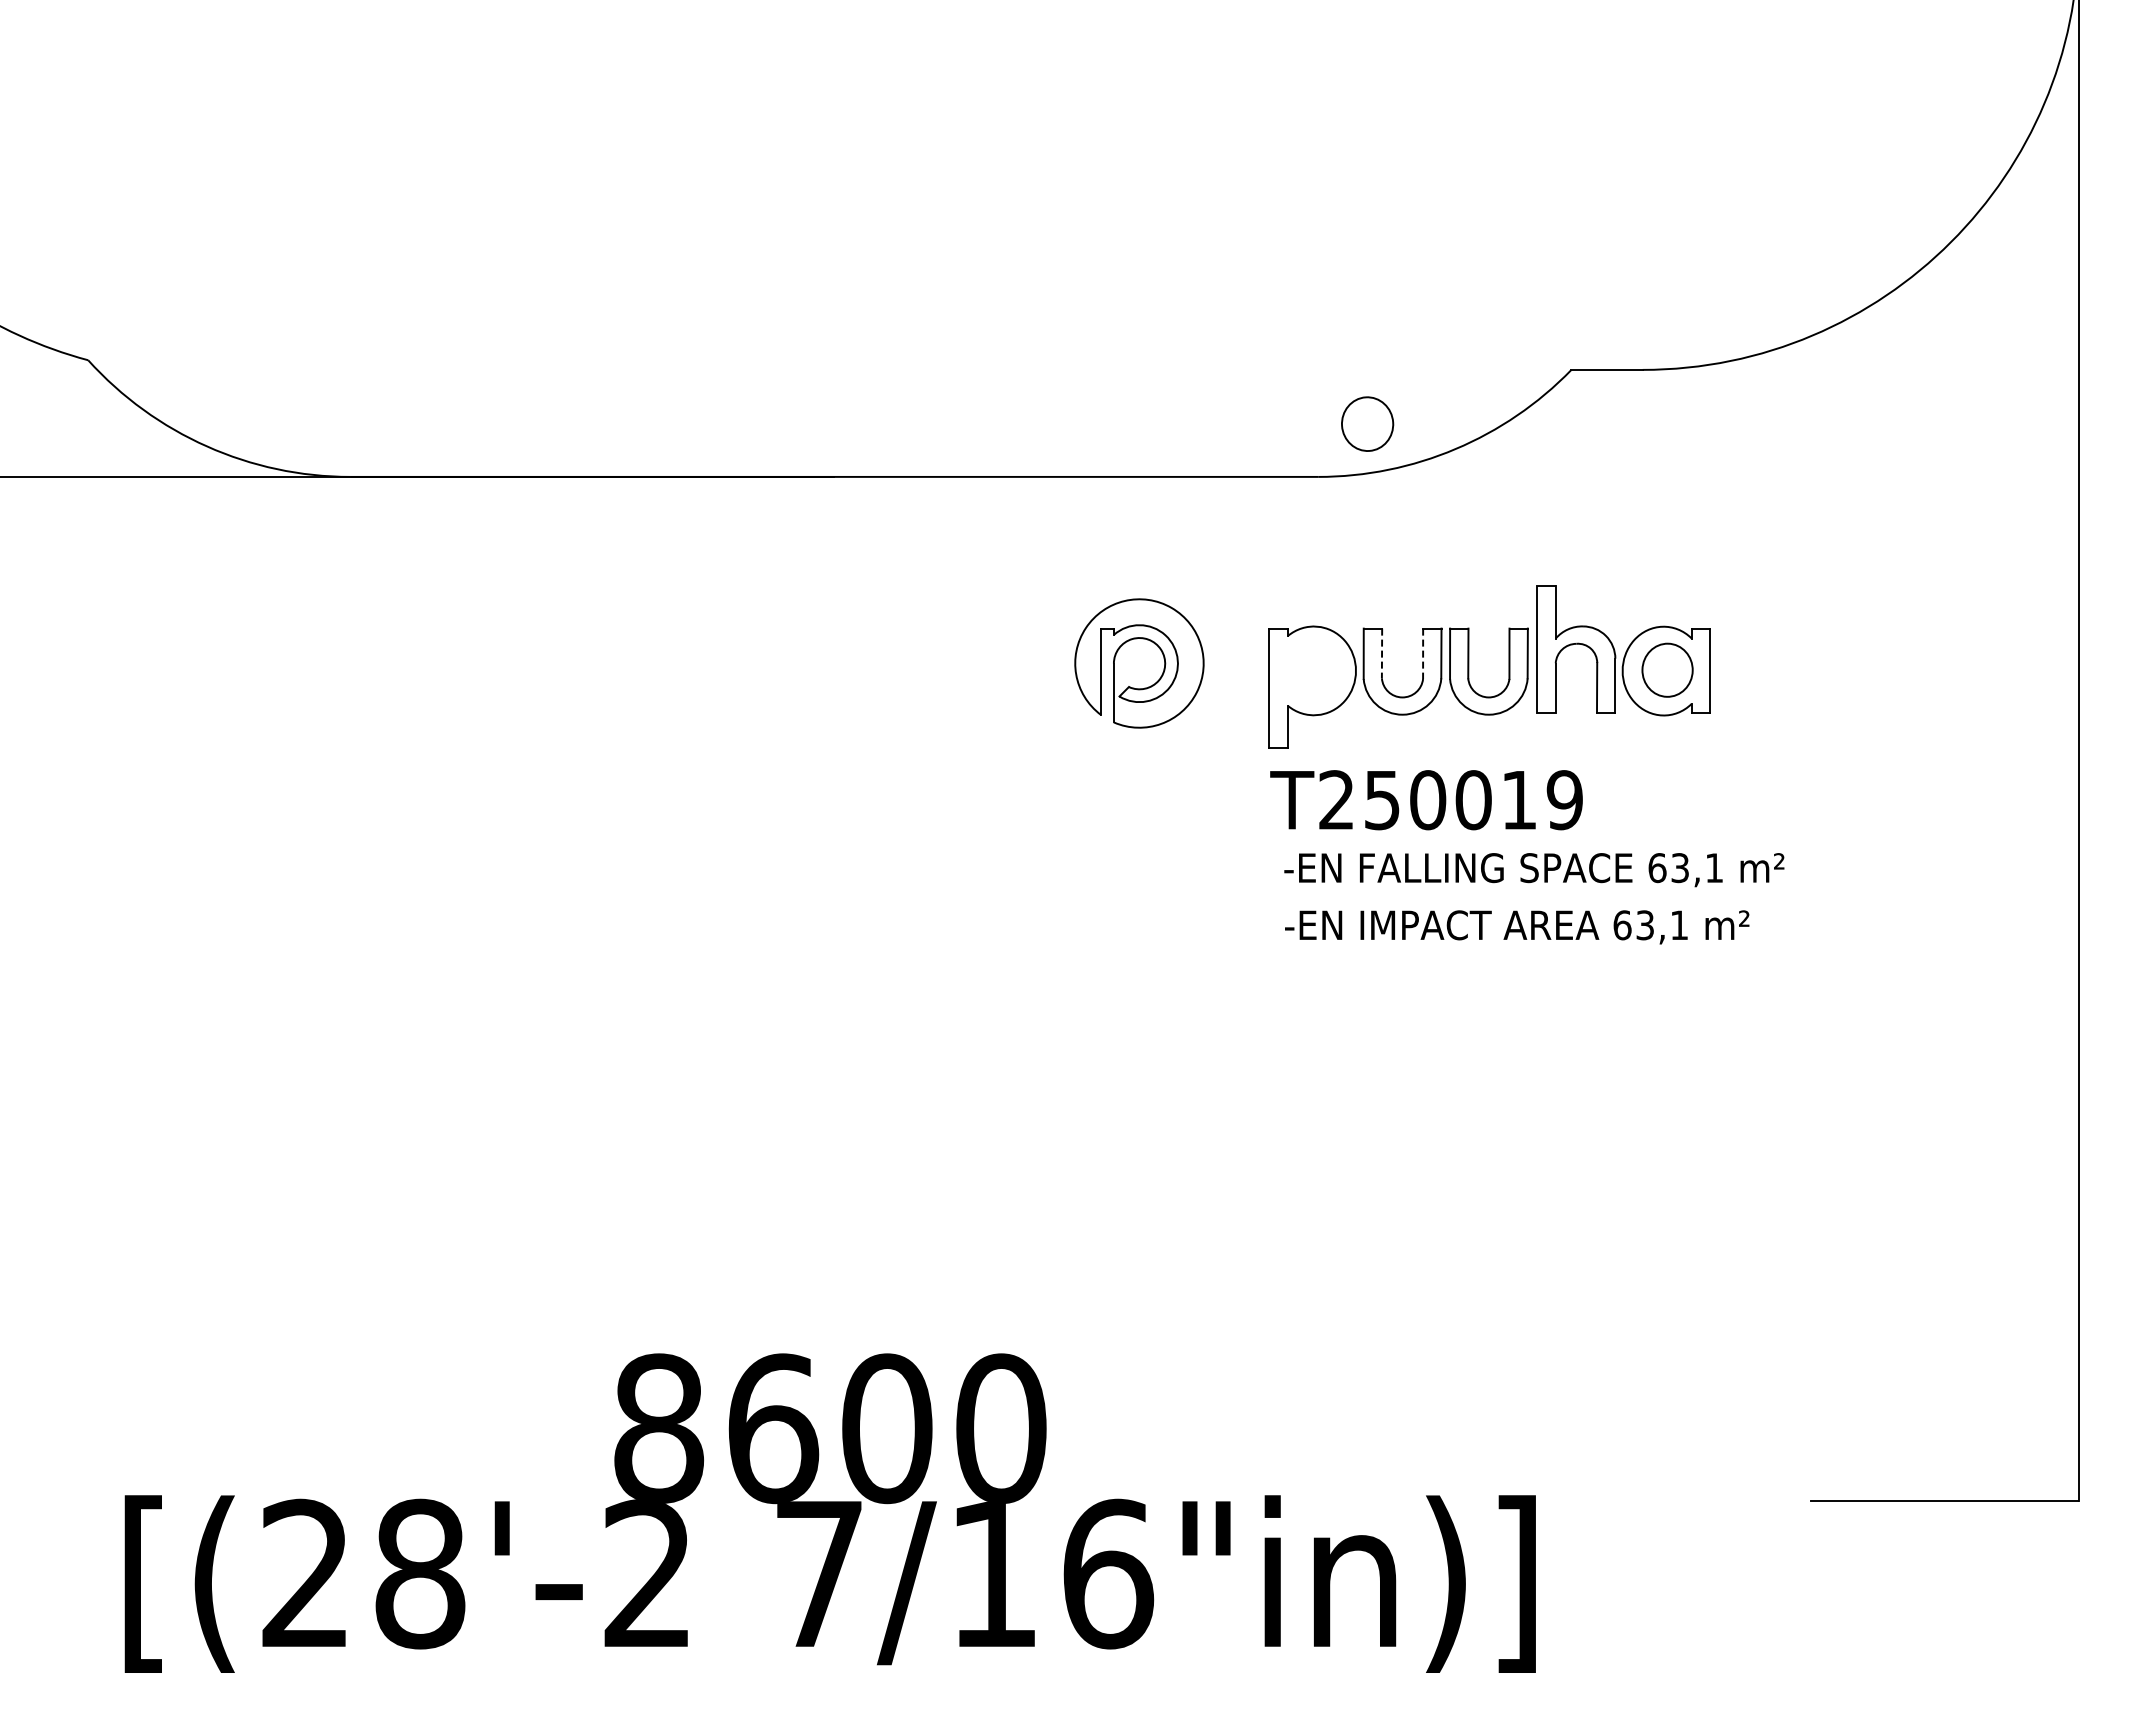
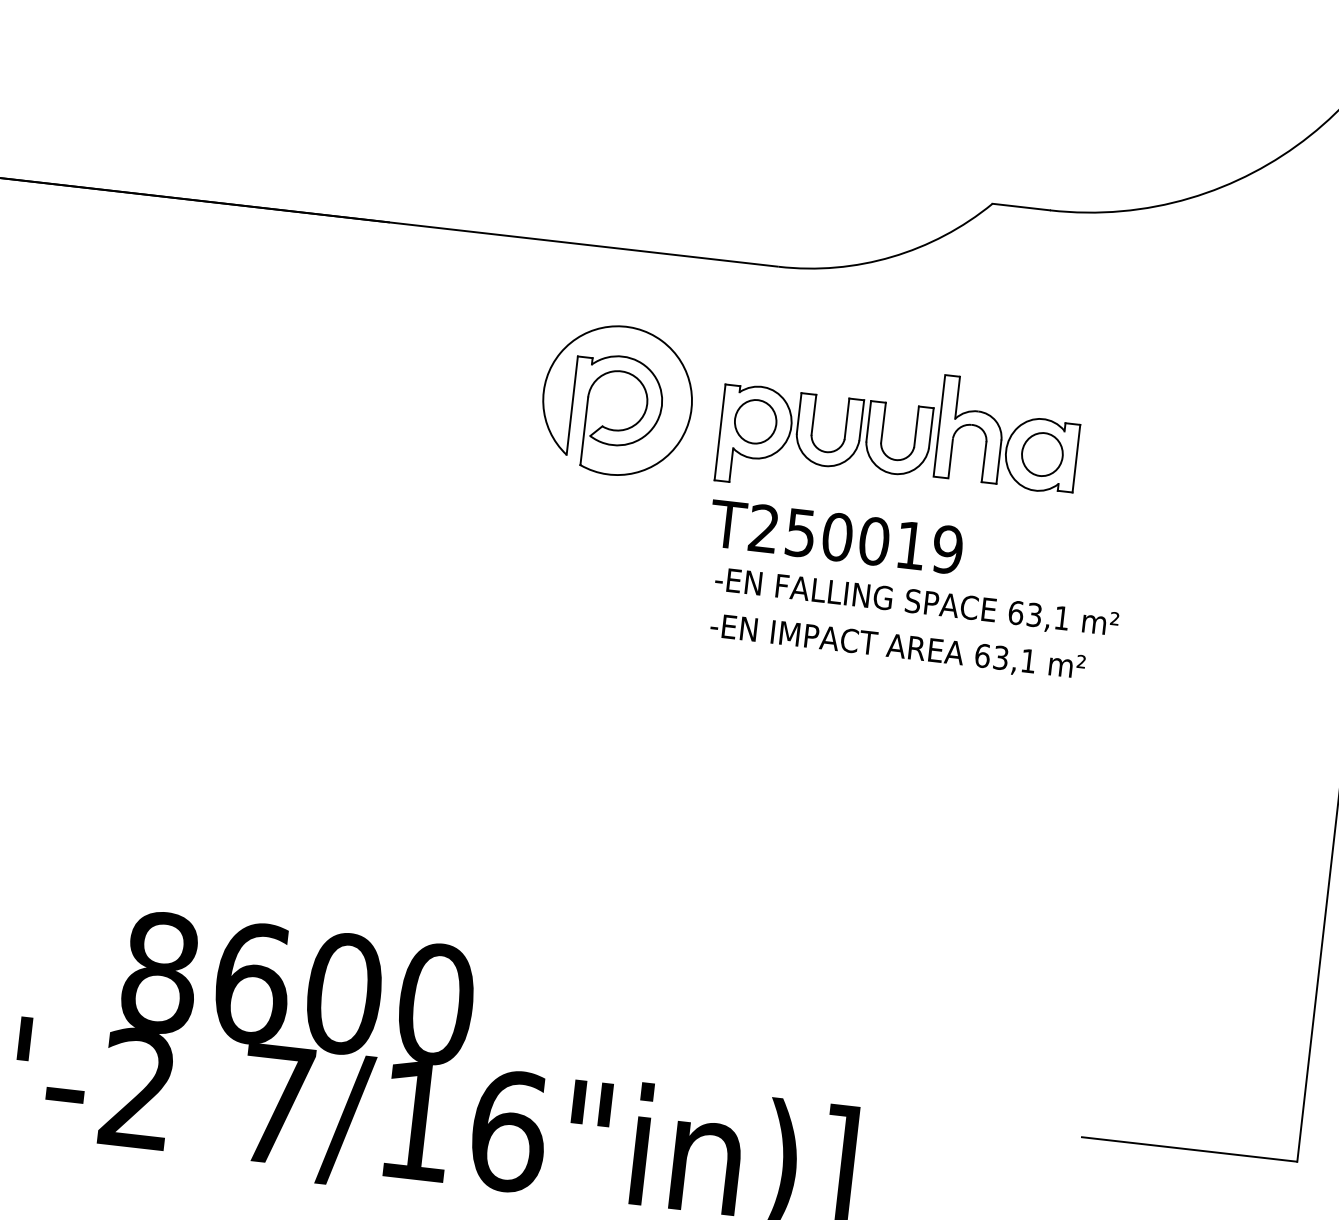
part: (1367, 423) -> (755, 421), moved
line: (1382, 653) -> (814, 414), dashed -> solid
line: (1423, 654) -> (847, 419), dashed -> solid
part: (1139, 663) -> (617, 400), size x1.43

